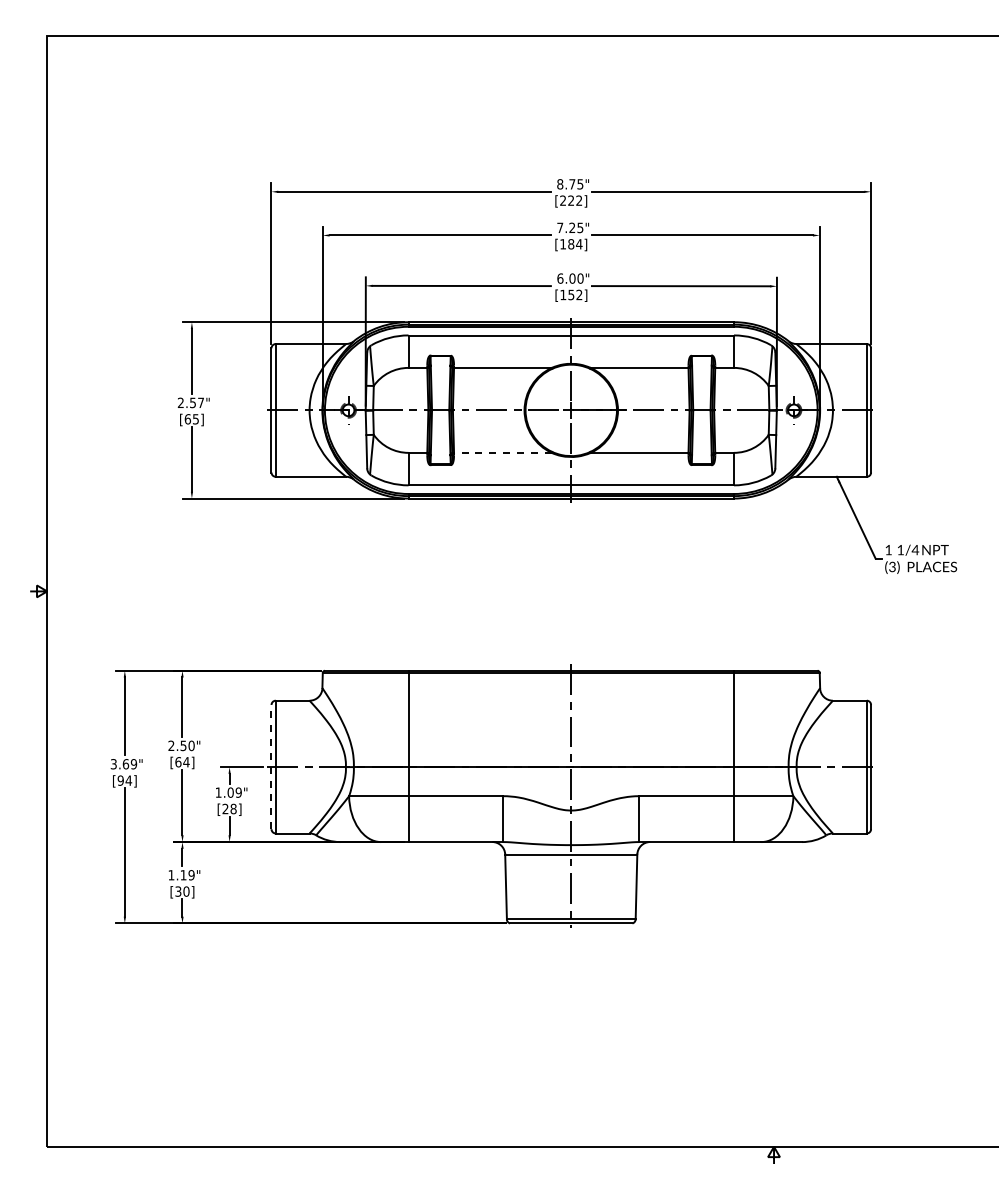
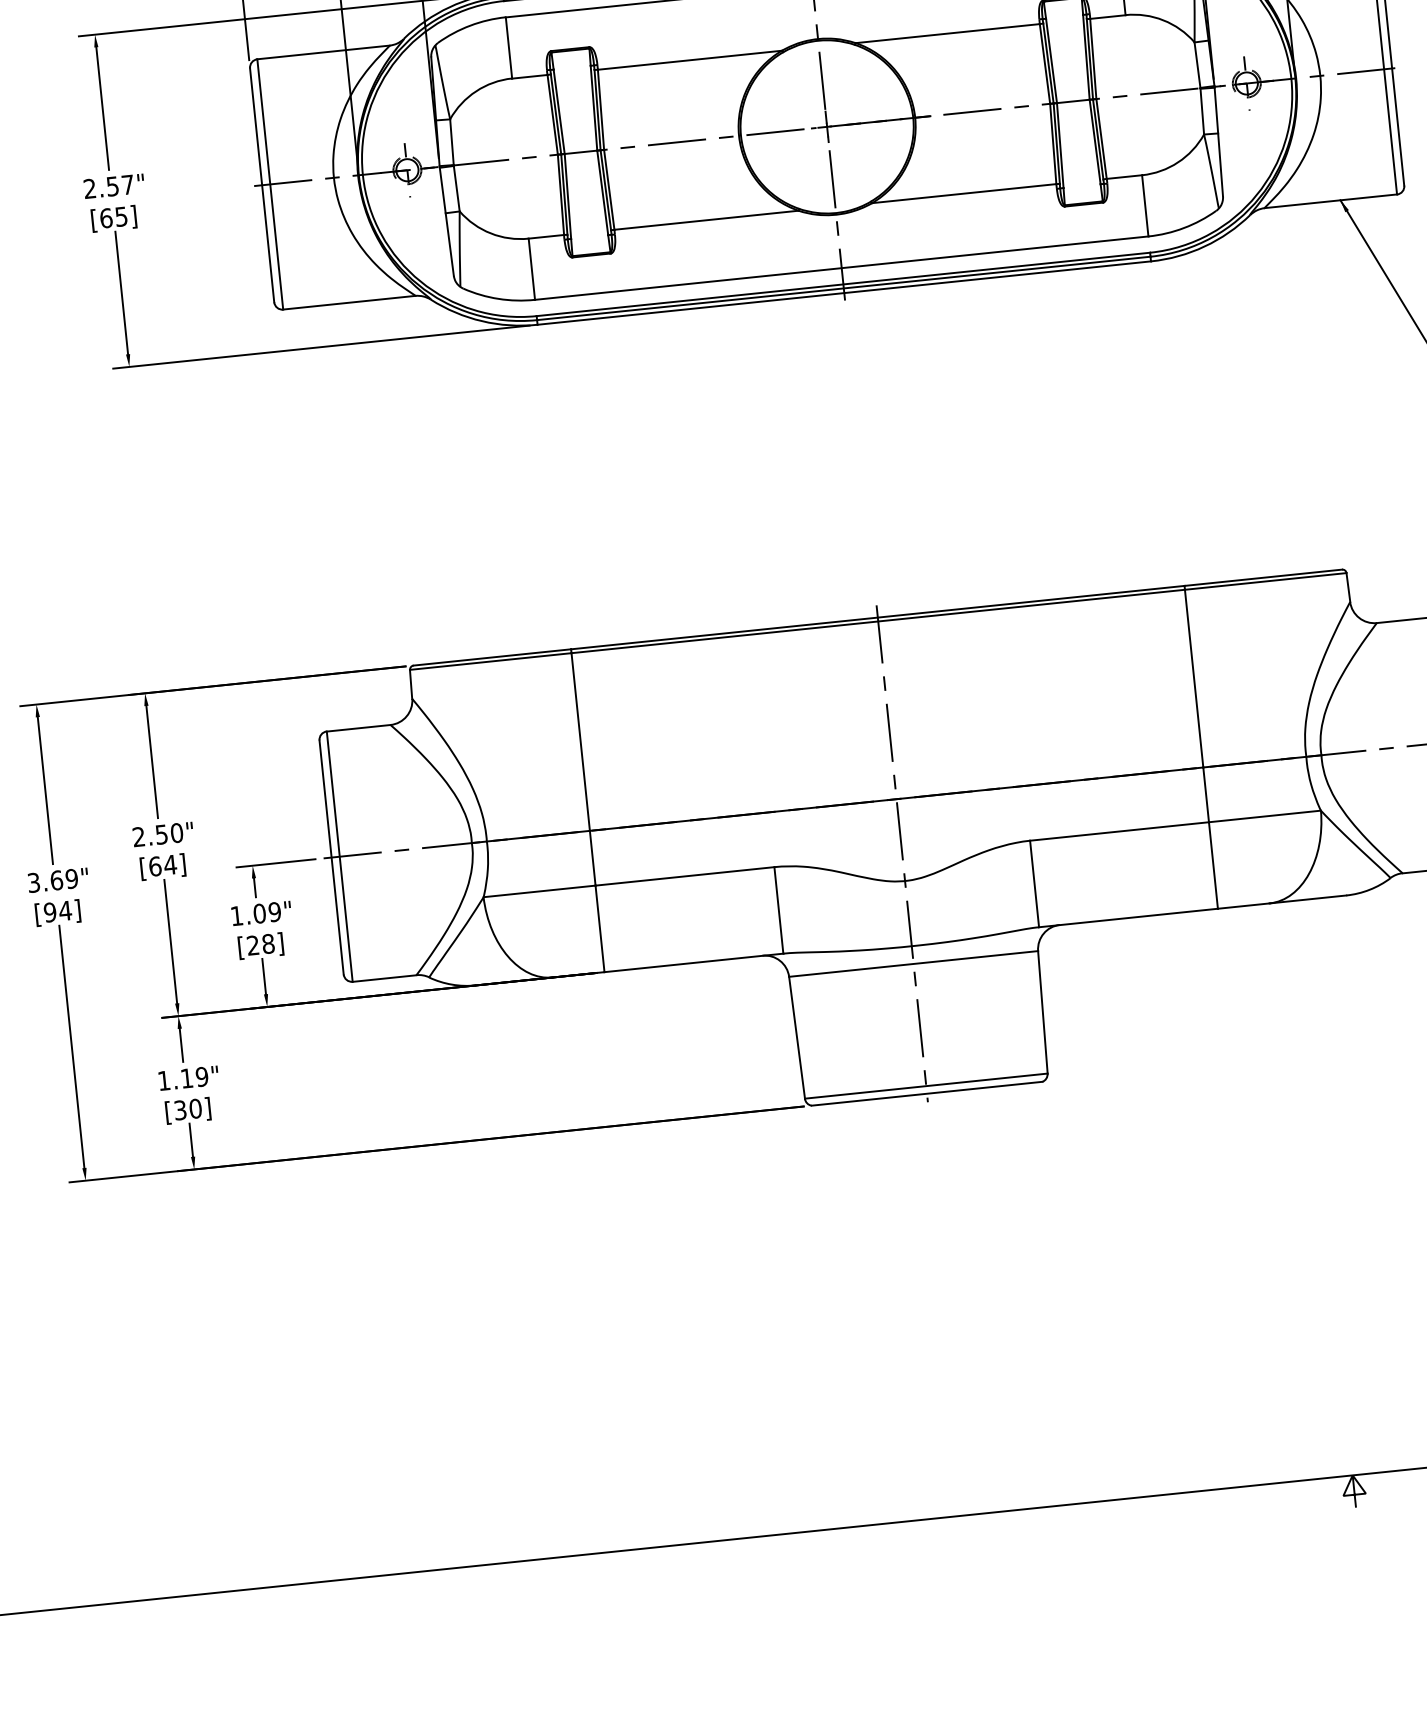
line: (502, 452) -> (705, 219), dashed -> solid
line: (271, 766) -> (331, 856), dashed -> solid

